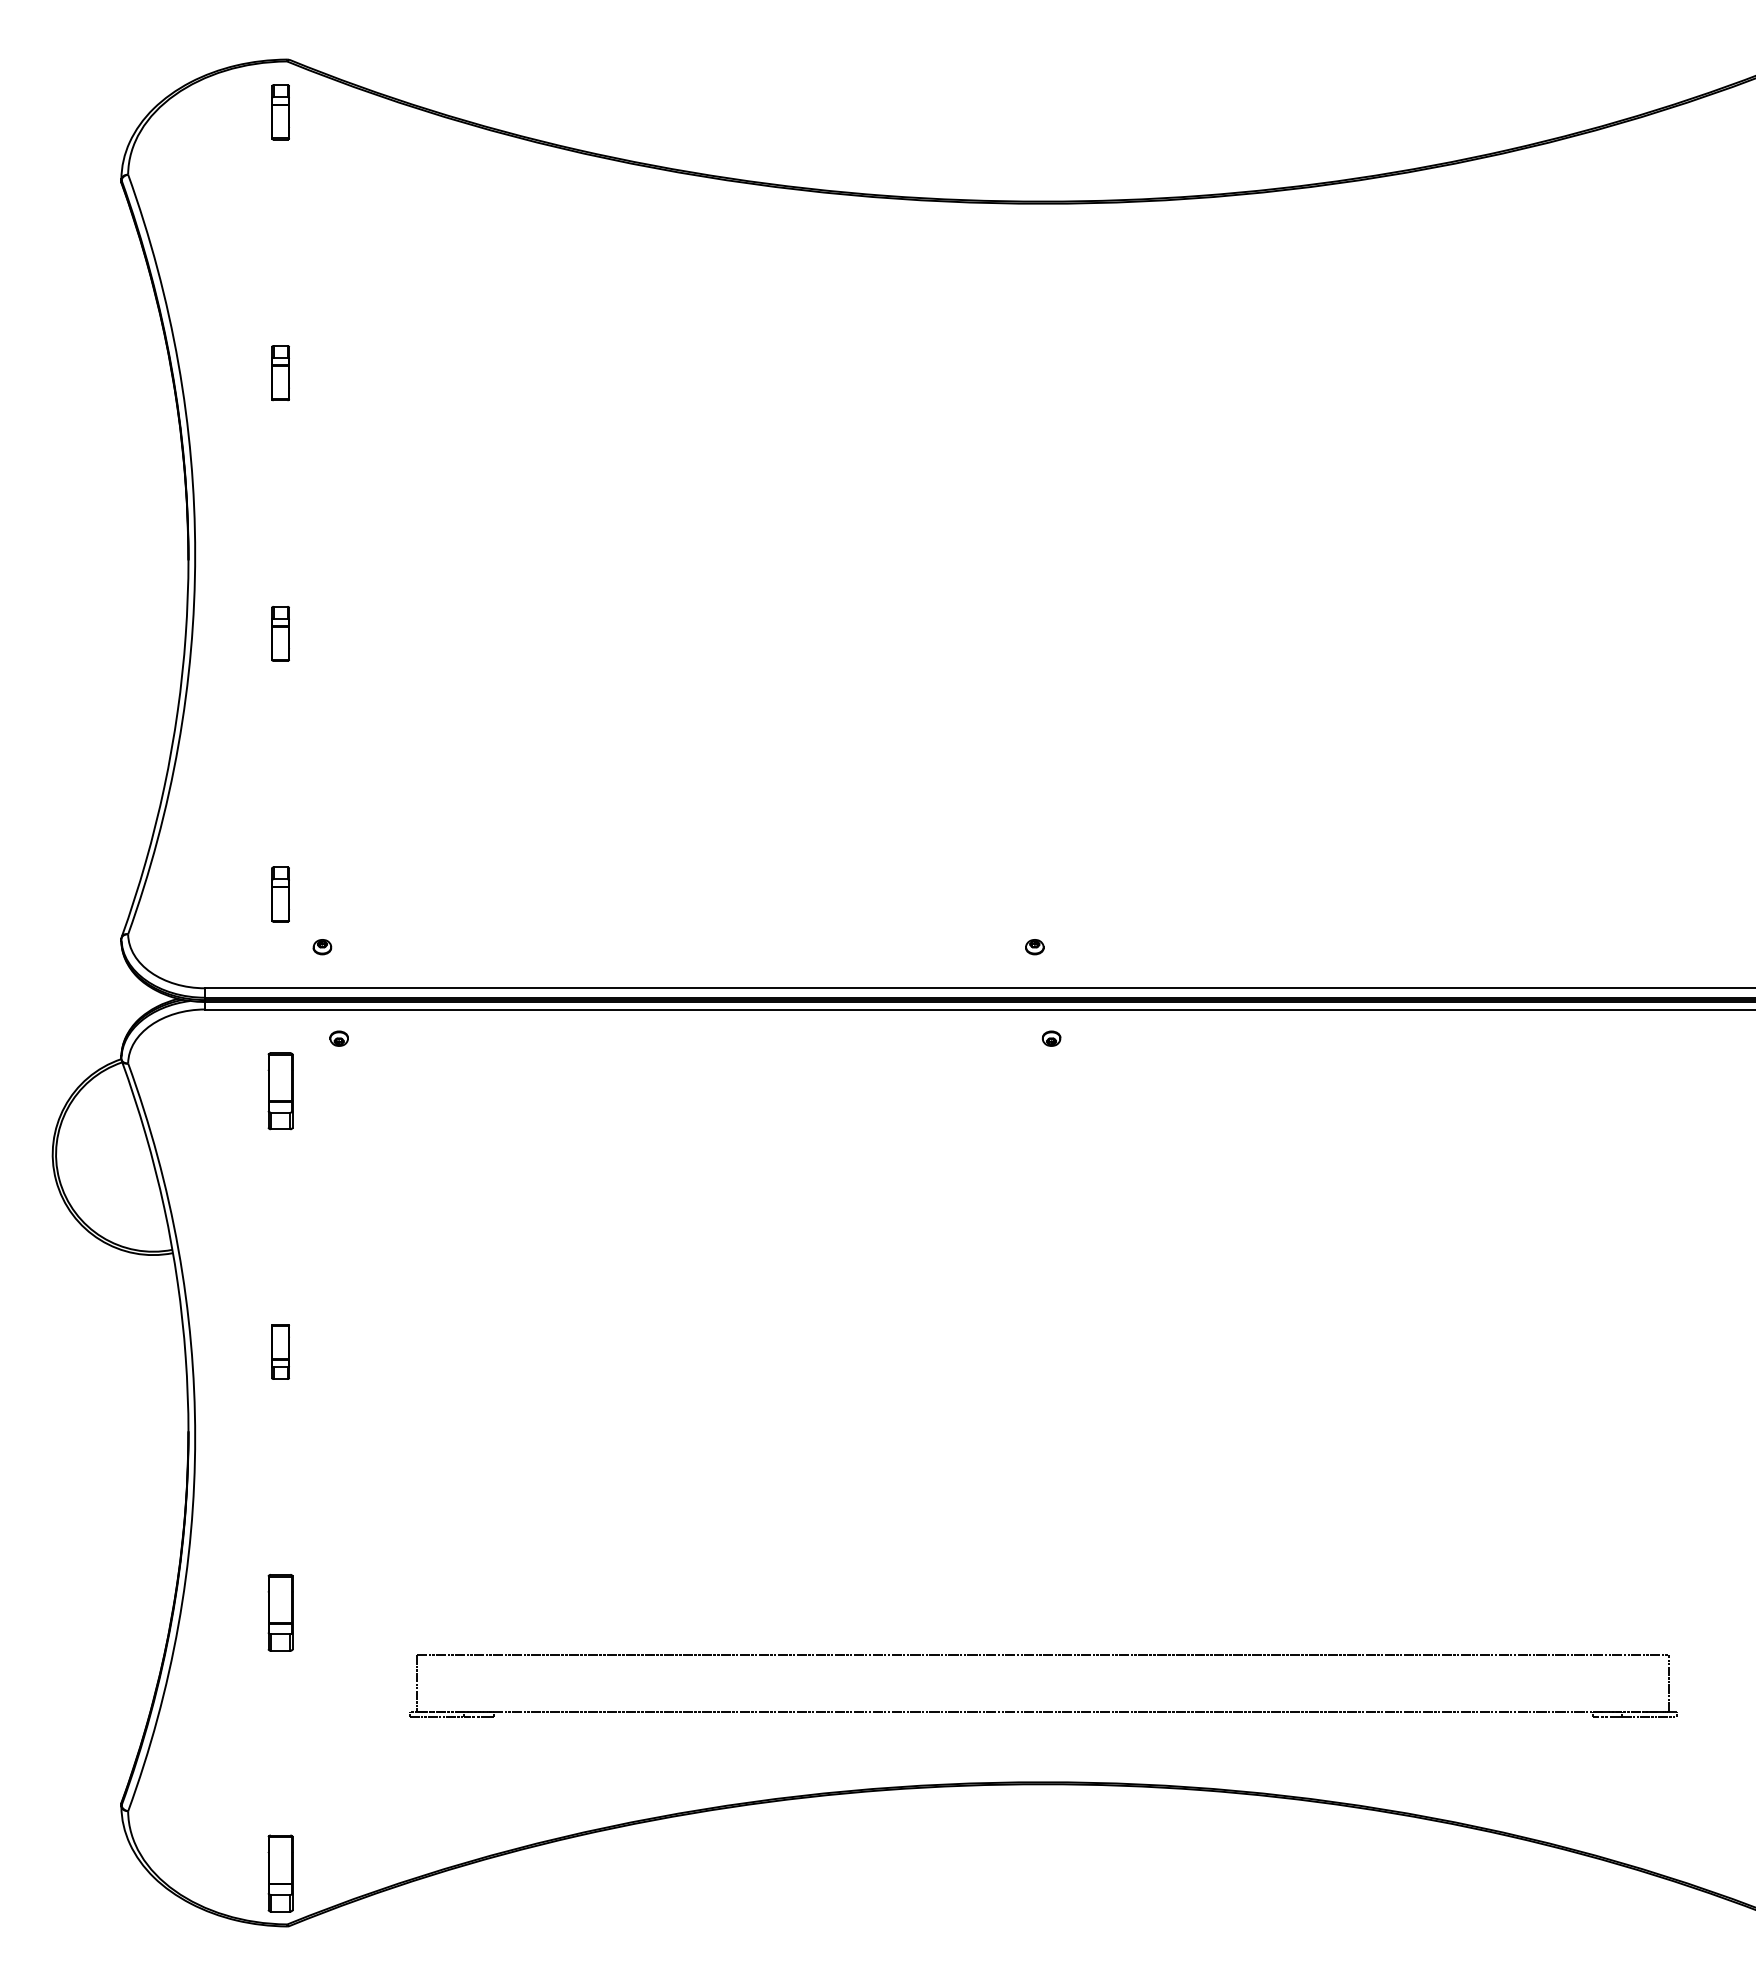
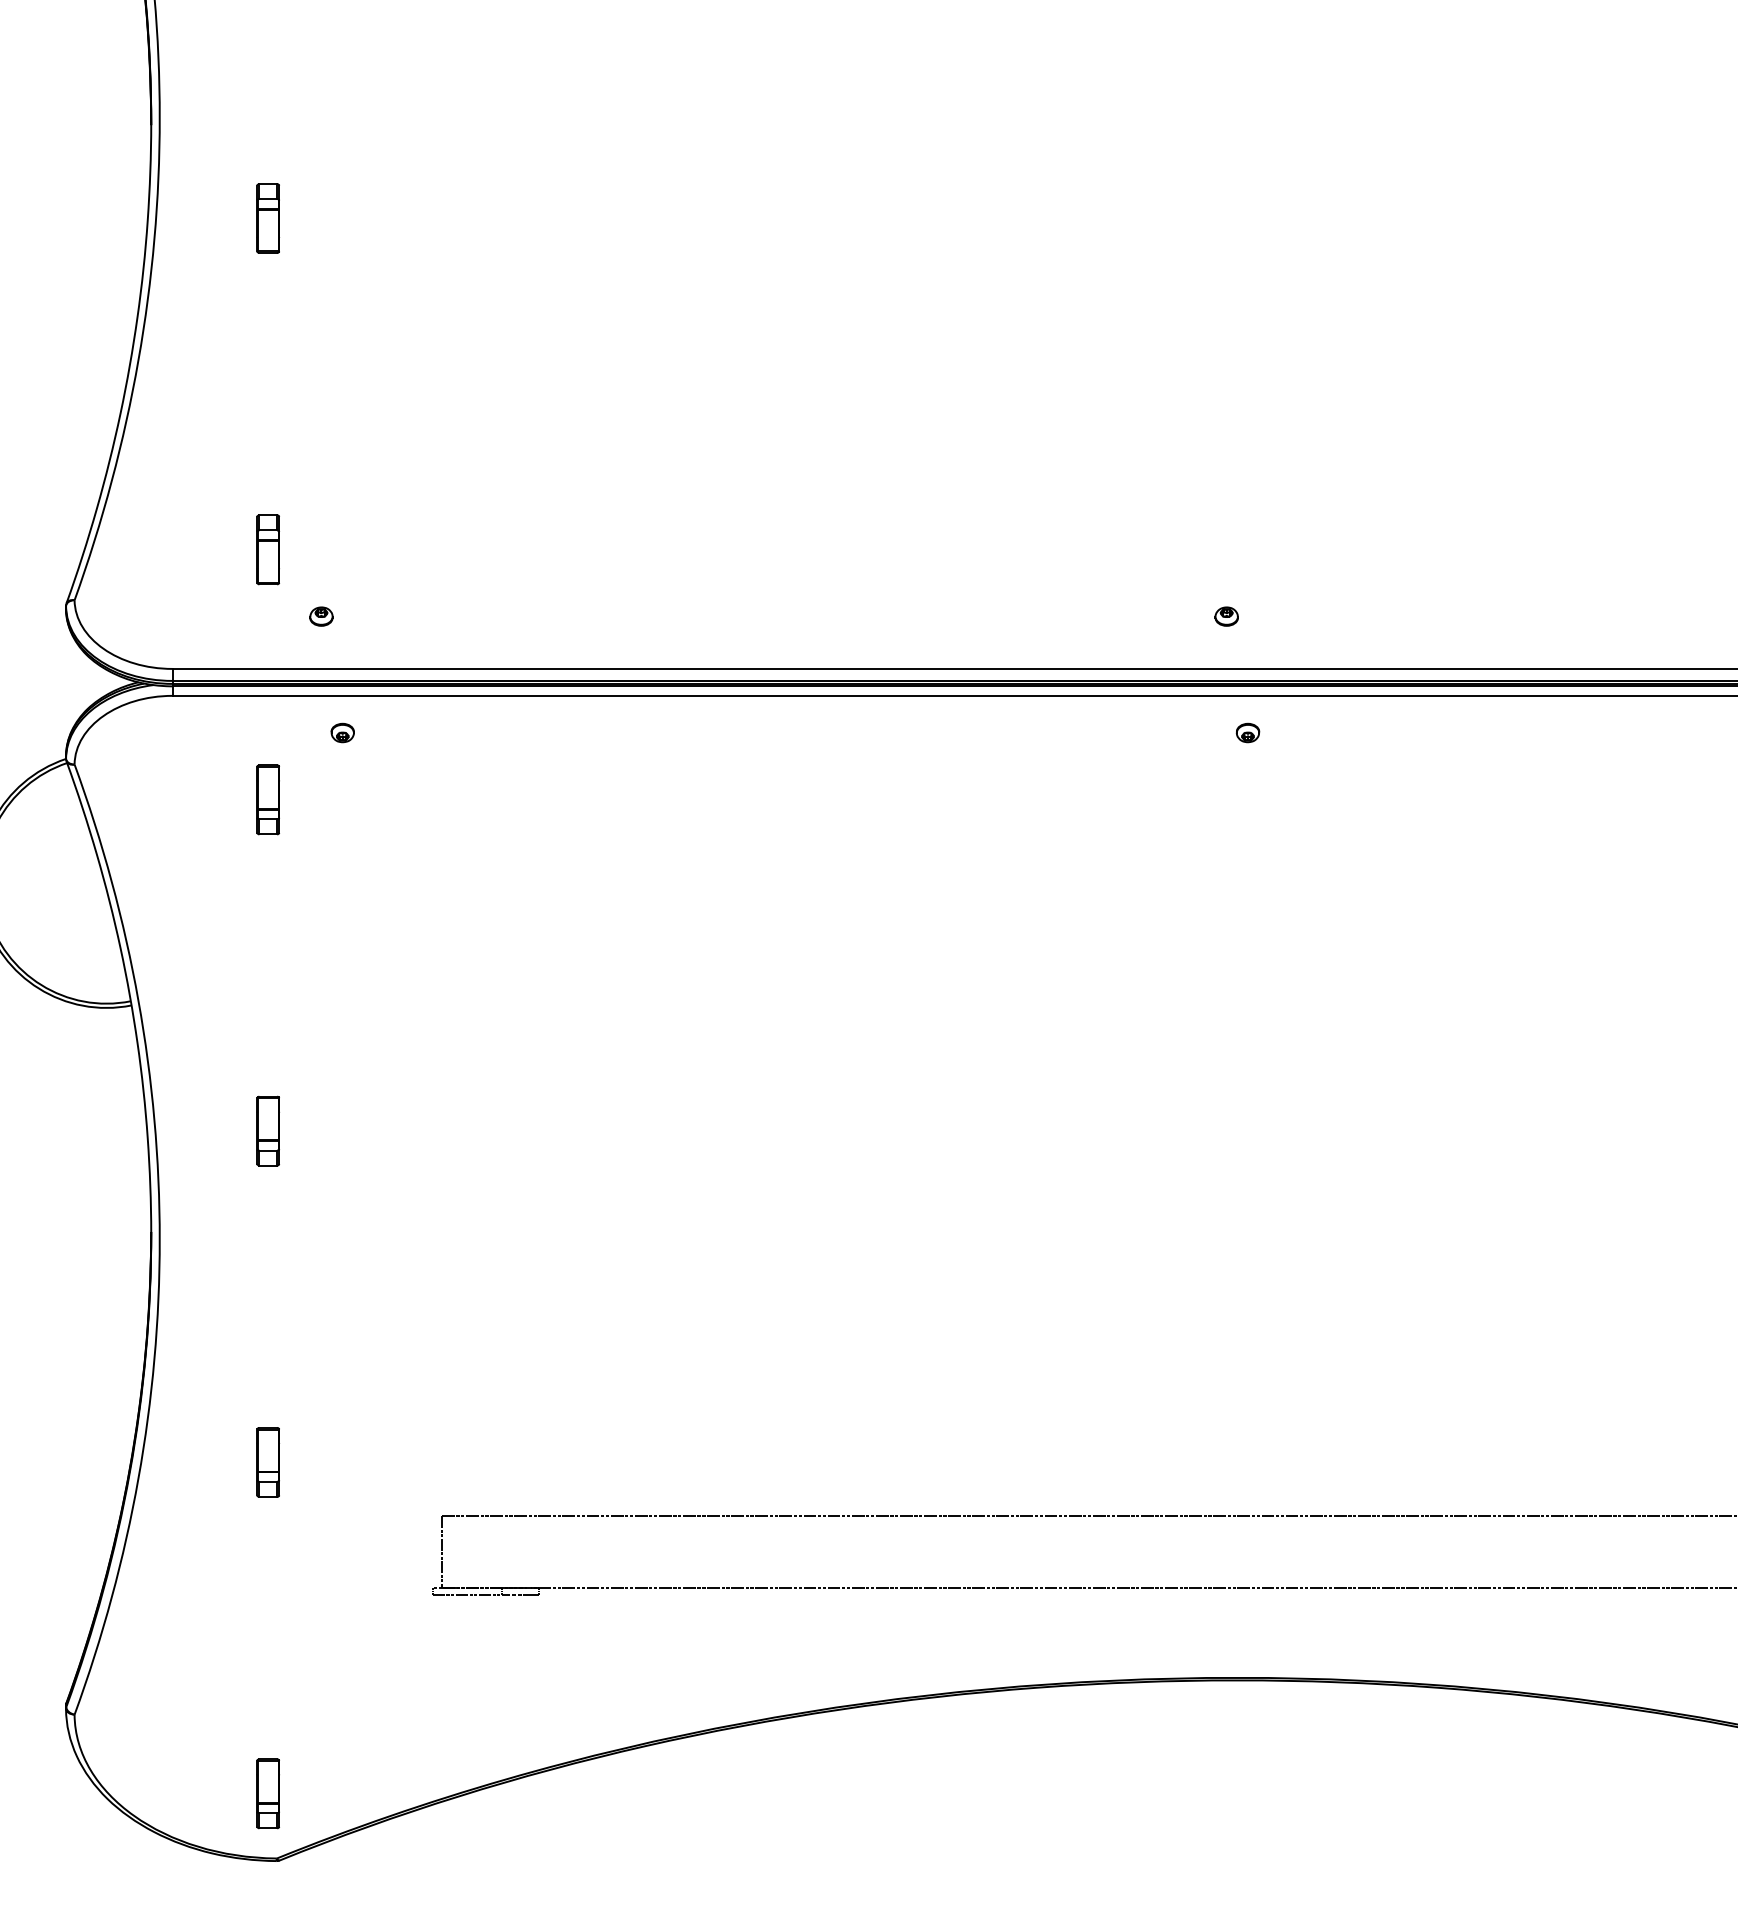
part: (280, 1091) -> (268, 800), size x0.71
part: (280, 1612) -> (268, 1462), size x0.71
part: (280, 1873) -> (268, 1793), size x0.71

